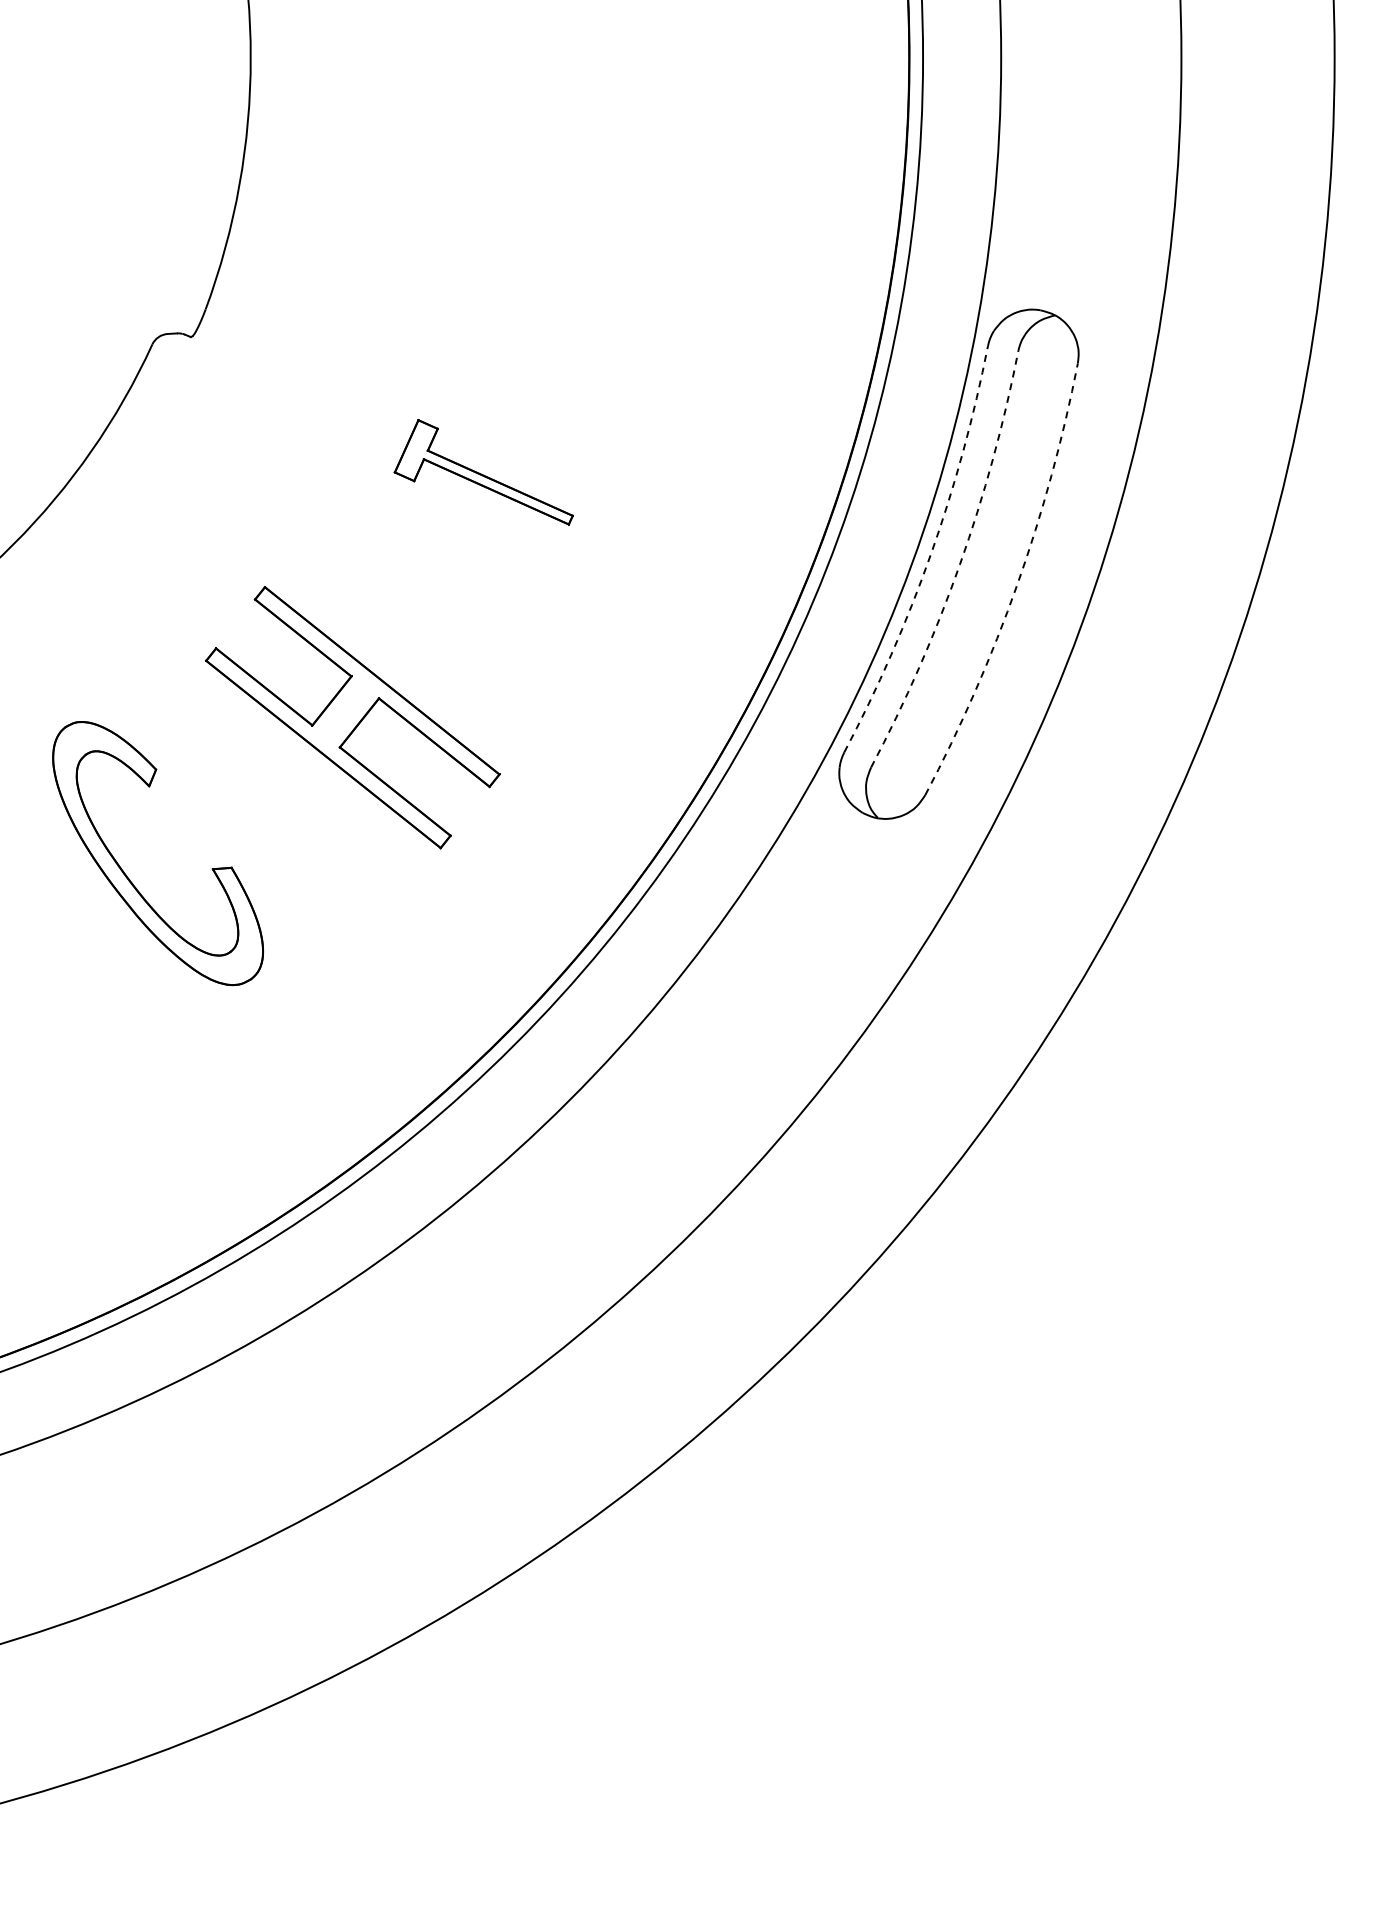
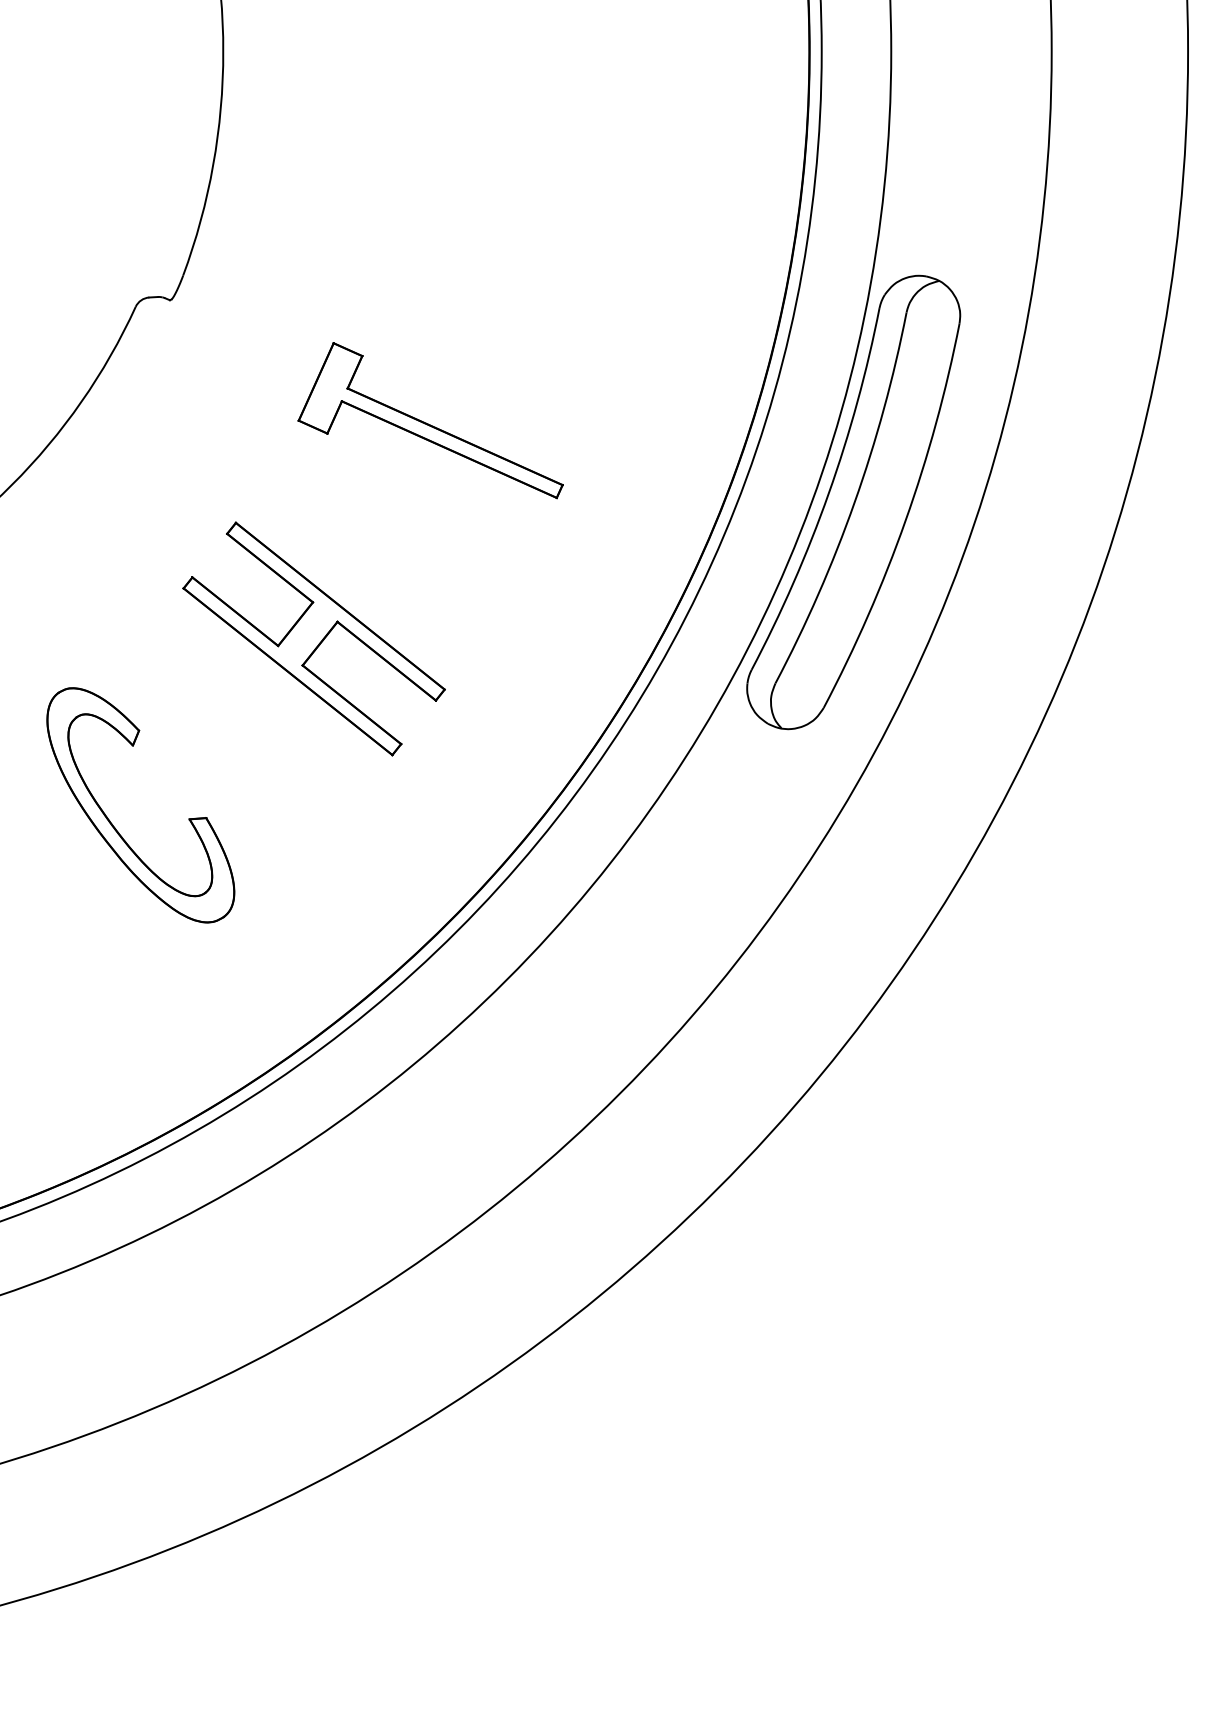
part: (483, 472) -> (430, 420), size x1.67
arc: (930, 554) -> (828, 493), dashed -> solid
arc: (959, 564) -> (854, 502), dashed -> solid
arc: (1017, 584) -> (905, 520), dashed -> solid
part: (126, 874) -> (112, 824), moved

